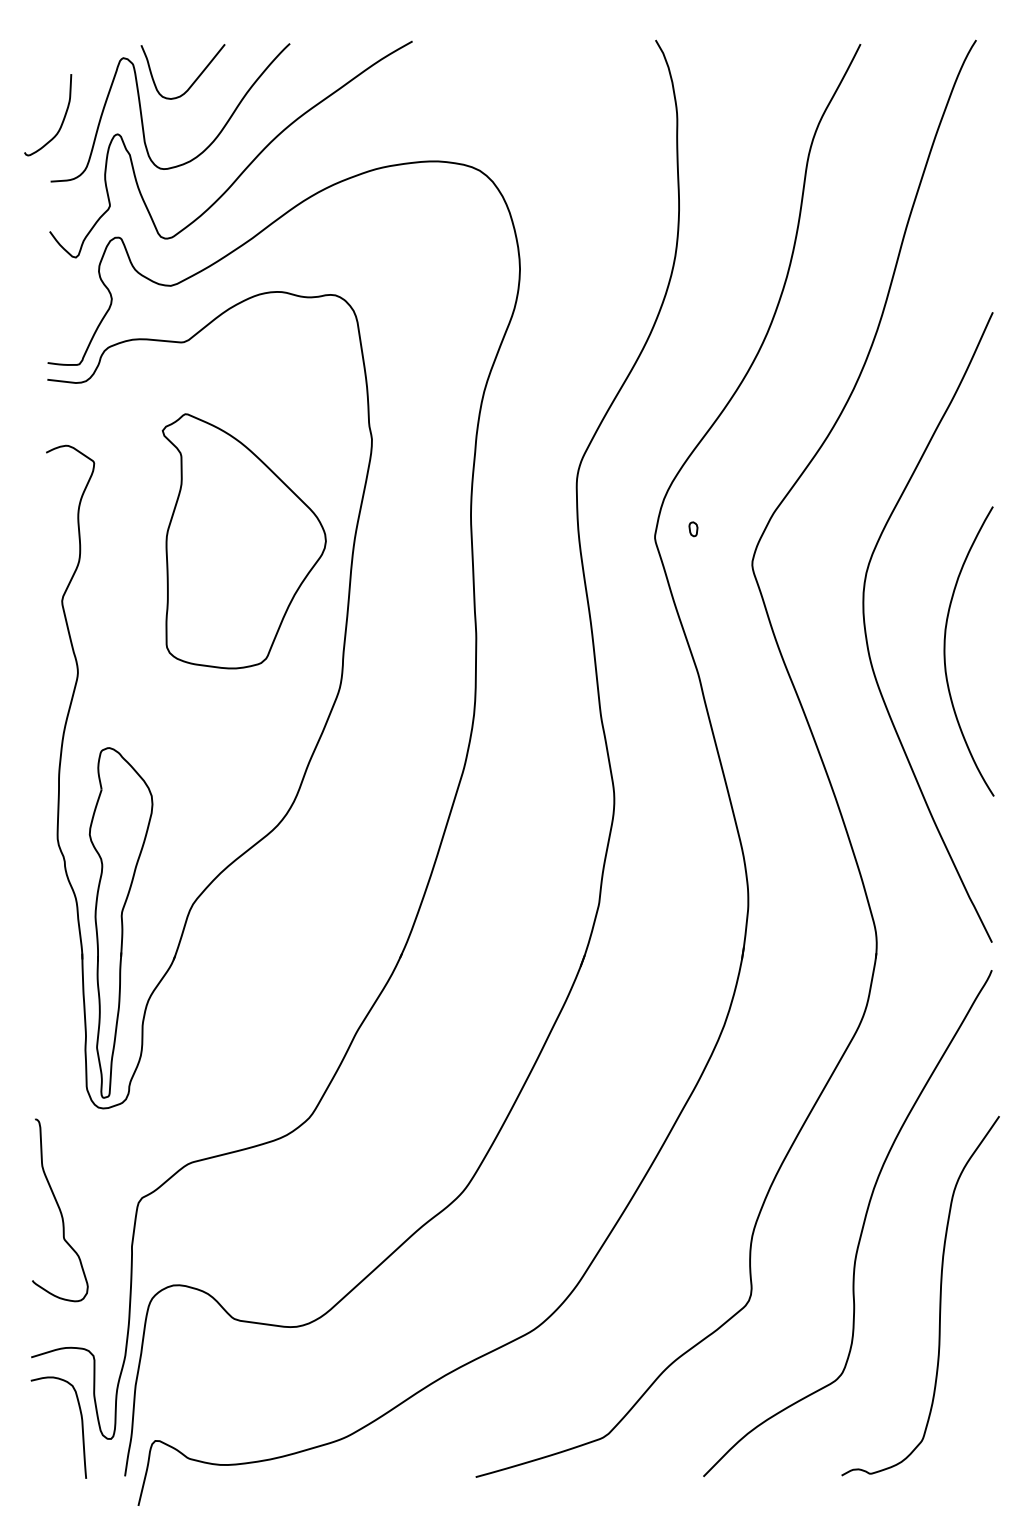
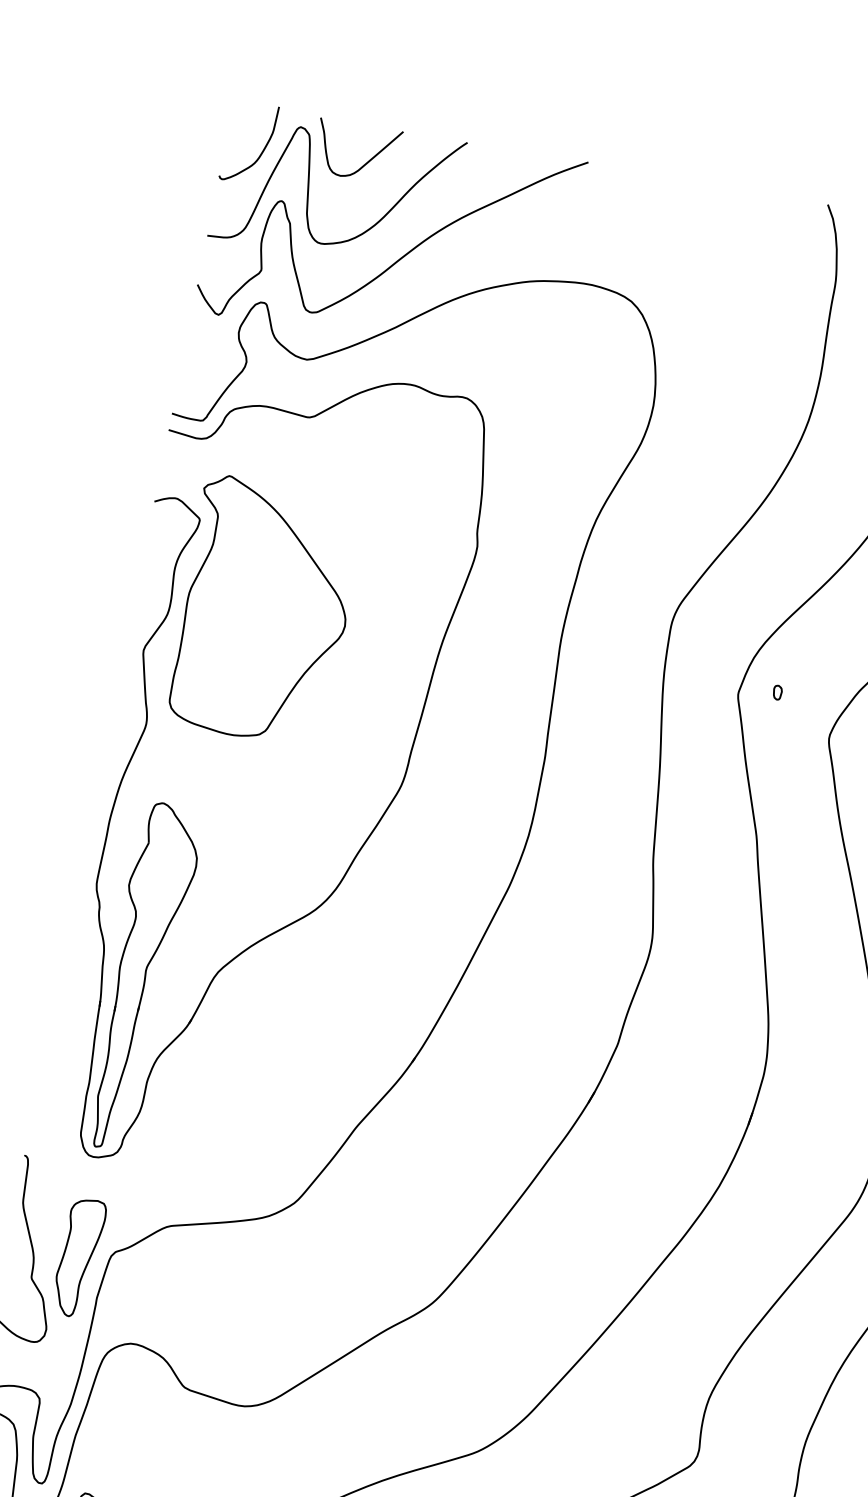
curve: (61, 122) -> (260, 152), moved
part: (243, 541) -> (263, 611), moved
part: (106, 1210) -> (78, 1257), added

